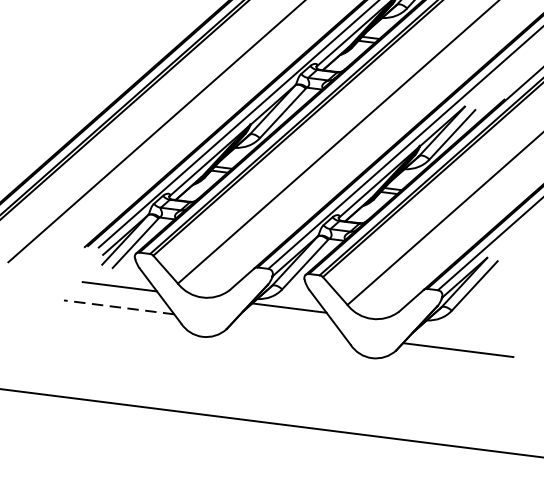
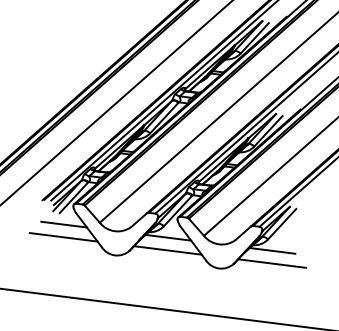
line: (118, 307) -> (63, 237), dashed -> solid
line: (288, 328) -> (167, 250), added
line: (458, 328) -> (272, 250), added

